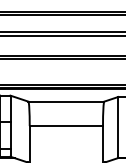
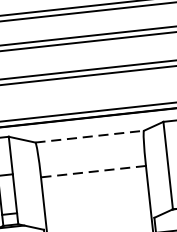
line: (66, 101) -> (89, 136), solid -> dashed
line: (66, 126) -> (93, 172), solid -> dashed

